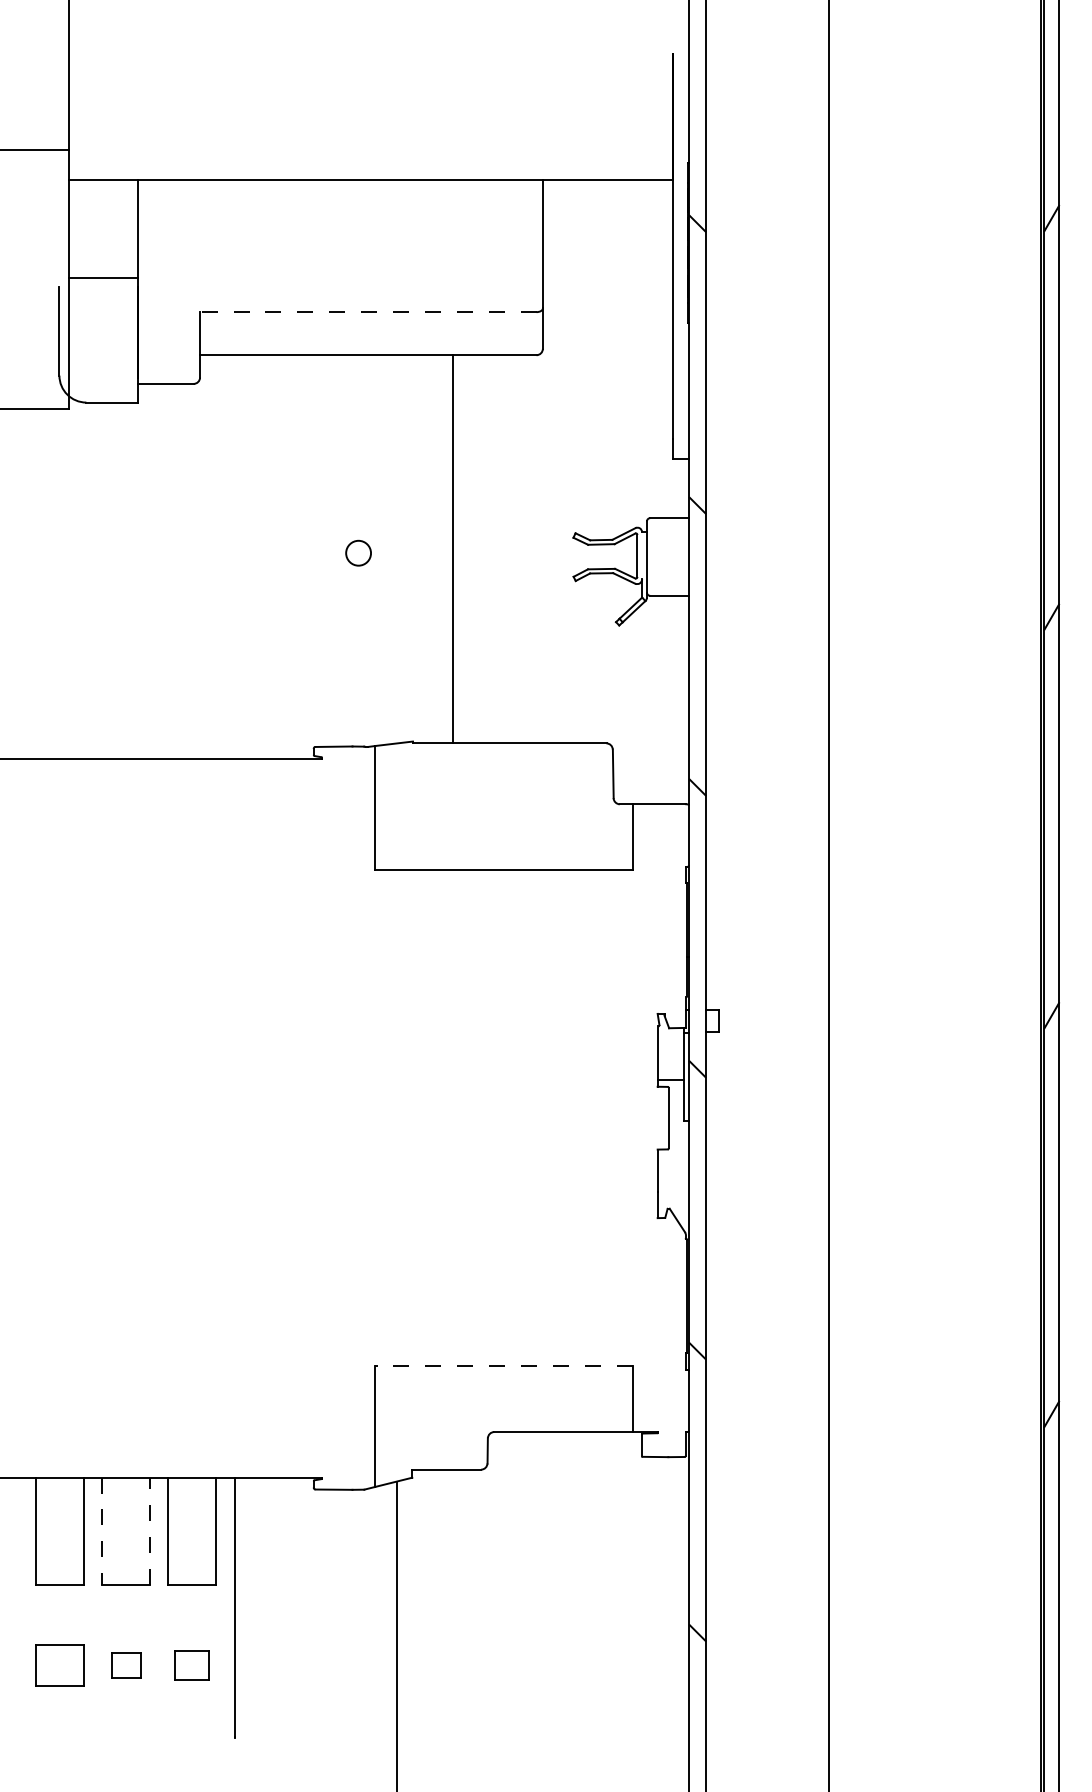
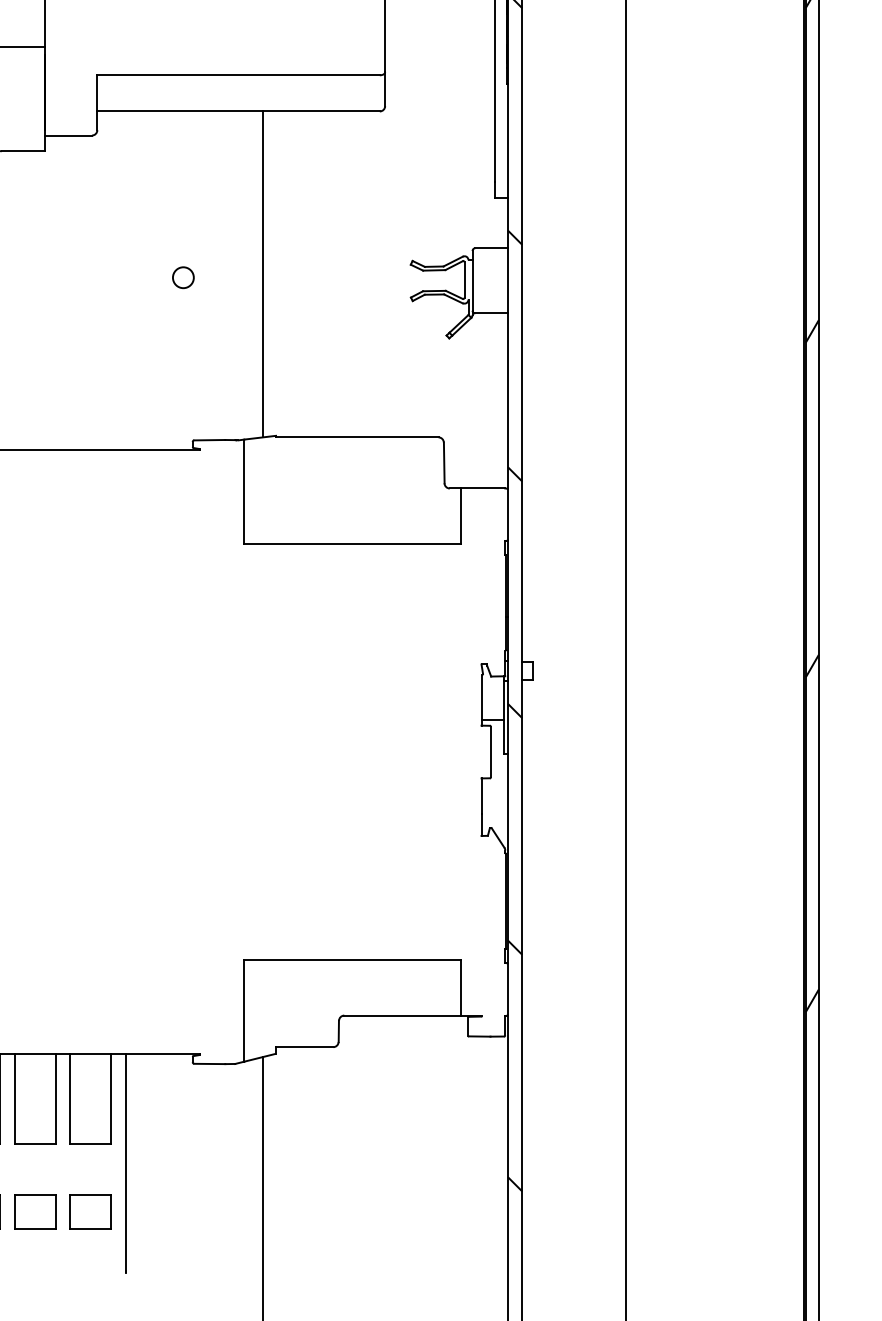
line: (367, 312) -> (237, 75), dashed -> solid
line: (453, 549) -> (263, 274), moved
circle: (358, 552) -> (183, 277), moved
line: (503, 1366) -> (352, 960), dashed -> solid
line: (102, 1531) -> (15, 1099), dashed -> solid
line: (150, 1531) -> (55, 1099), dashed -> solid
part: (125, 1665) -> (34, 1211), size x1.67
part: (191, 1665) -> (90, 1211), size x1.43

